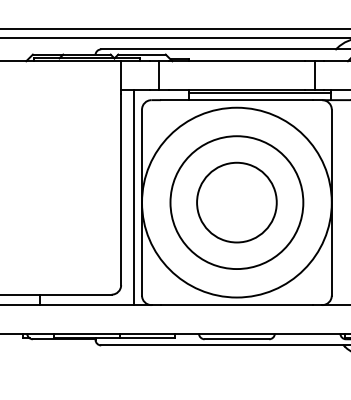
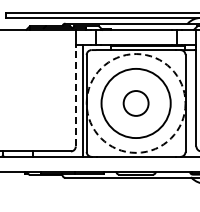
line: (120, 189) -> (75, 96), solid -> dashed
circle: (235, 202) -> (135, 103), size x0.6
circle: (235, 202) -> (135, 103), solid -> dashed

